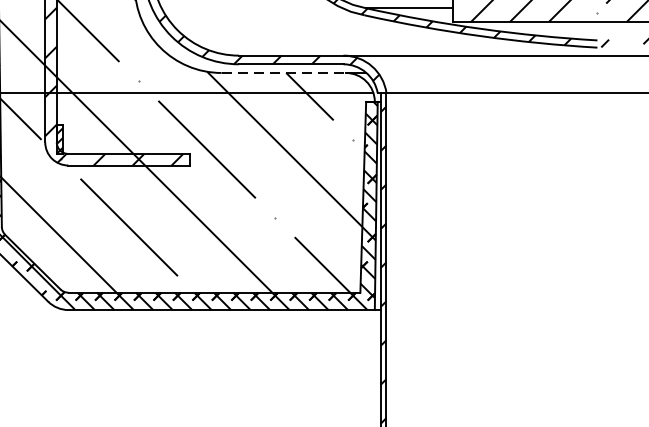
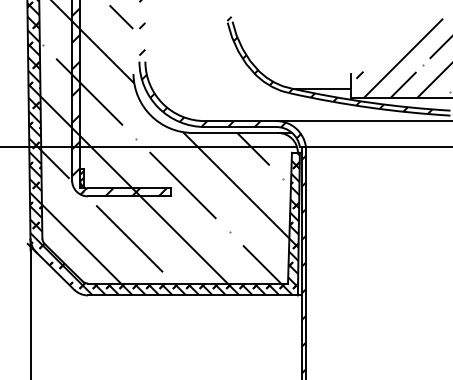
line: (283, 72) -> (235, 132), dashed -> solid

